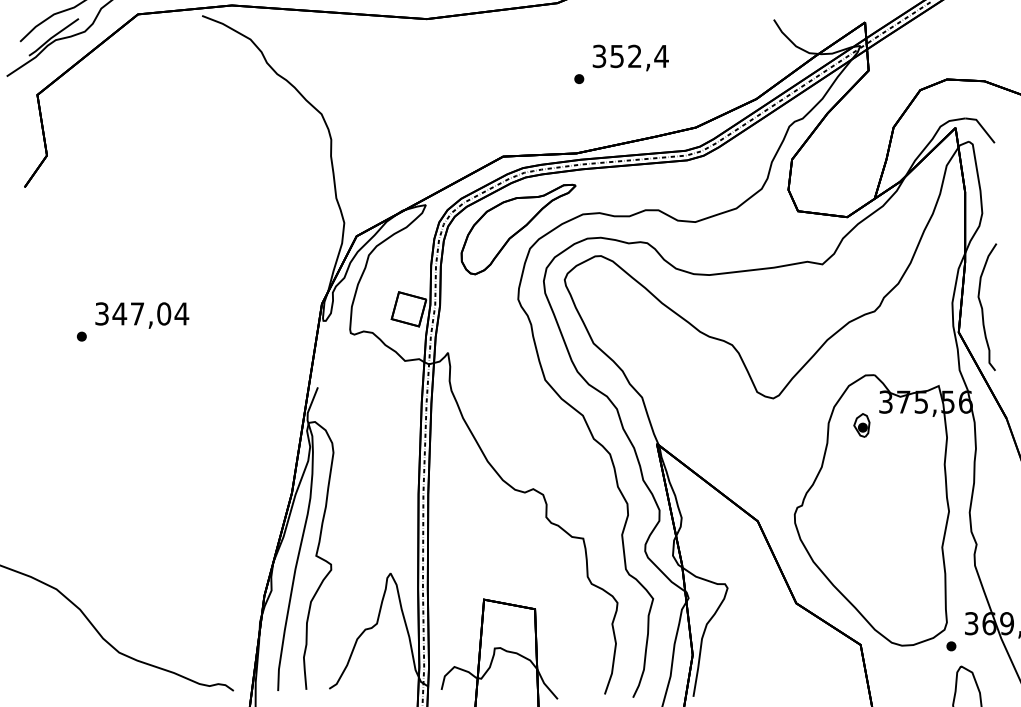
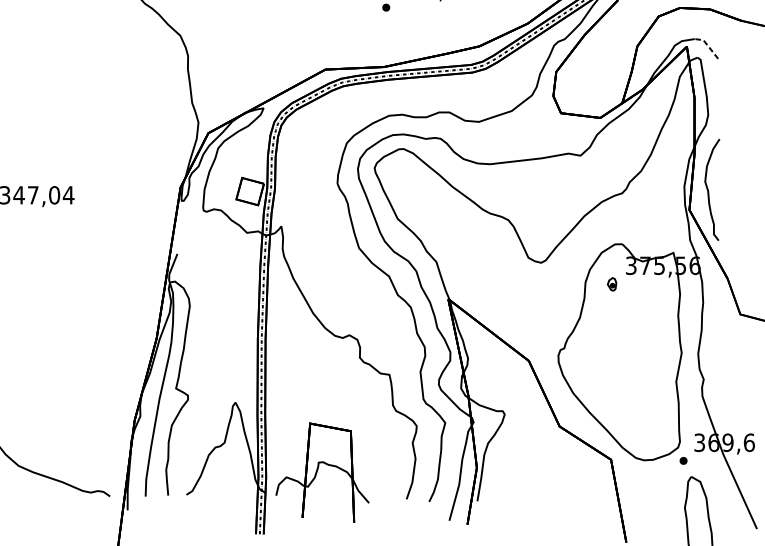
line: (981, 126) -> (707, 45), solid -> dashed
part: (518, 229) -> (337, 127), removed
part: (861, 425) -> (611, 284), size x0.7

